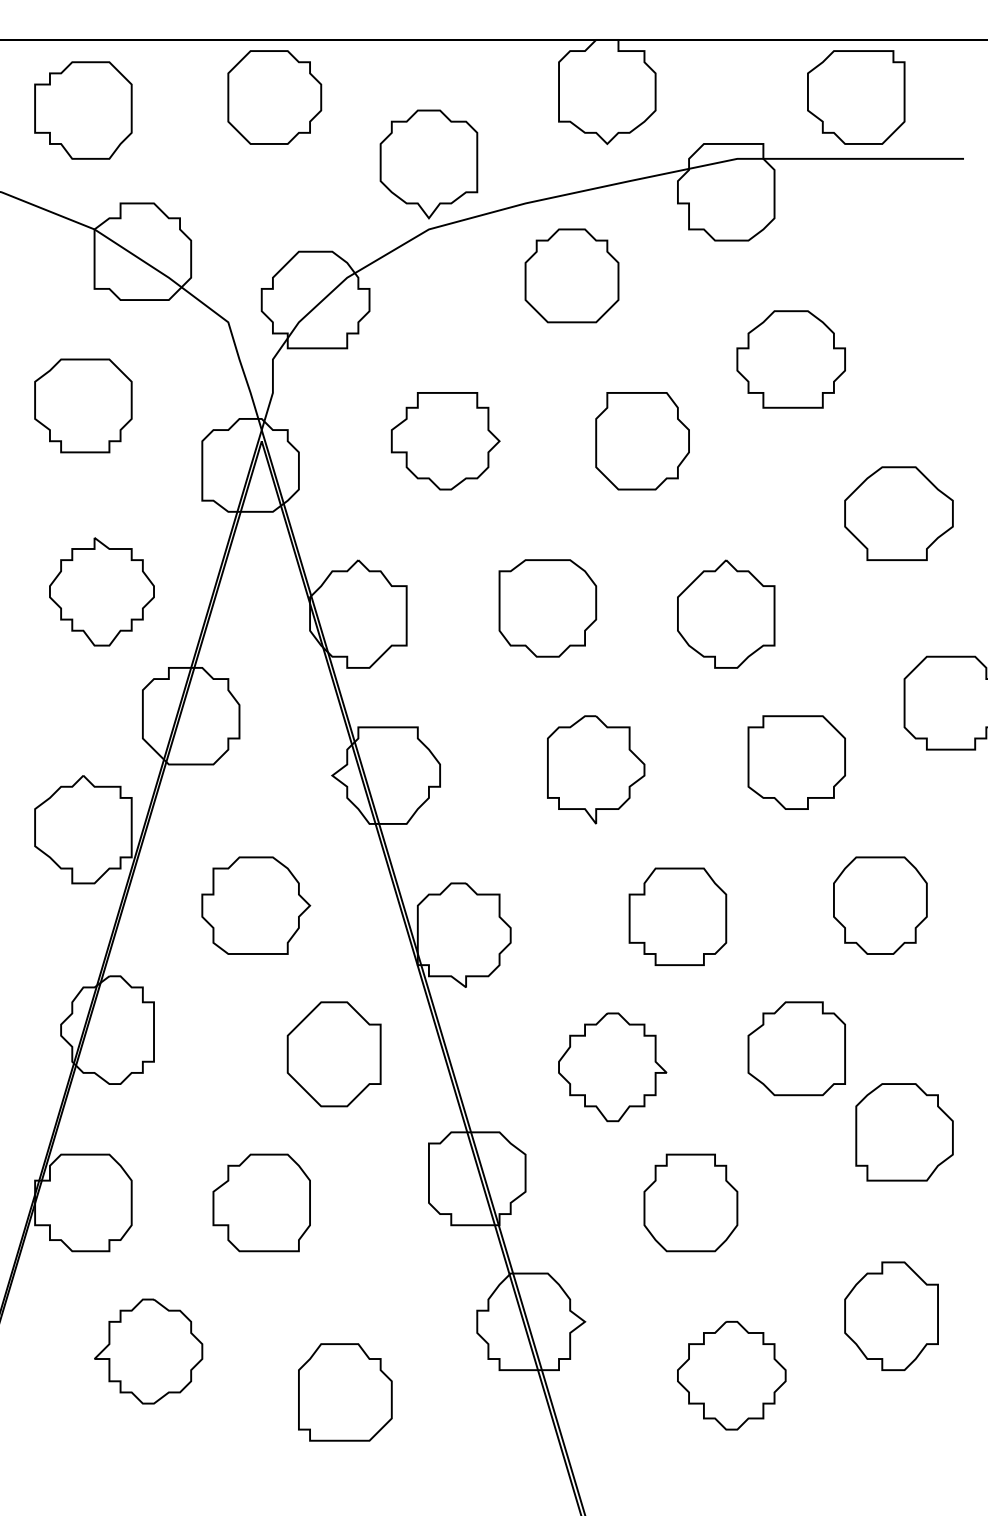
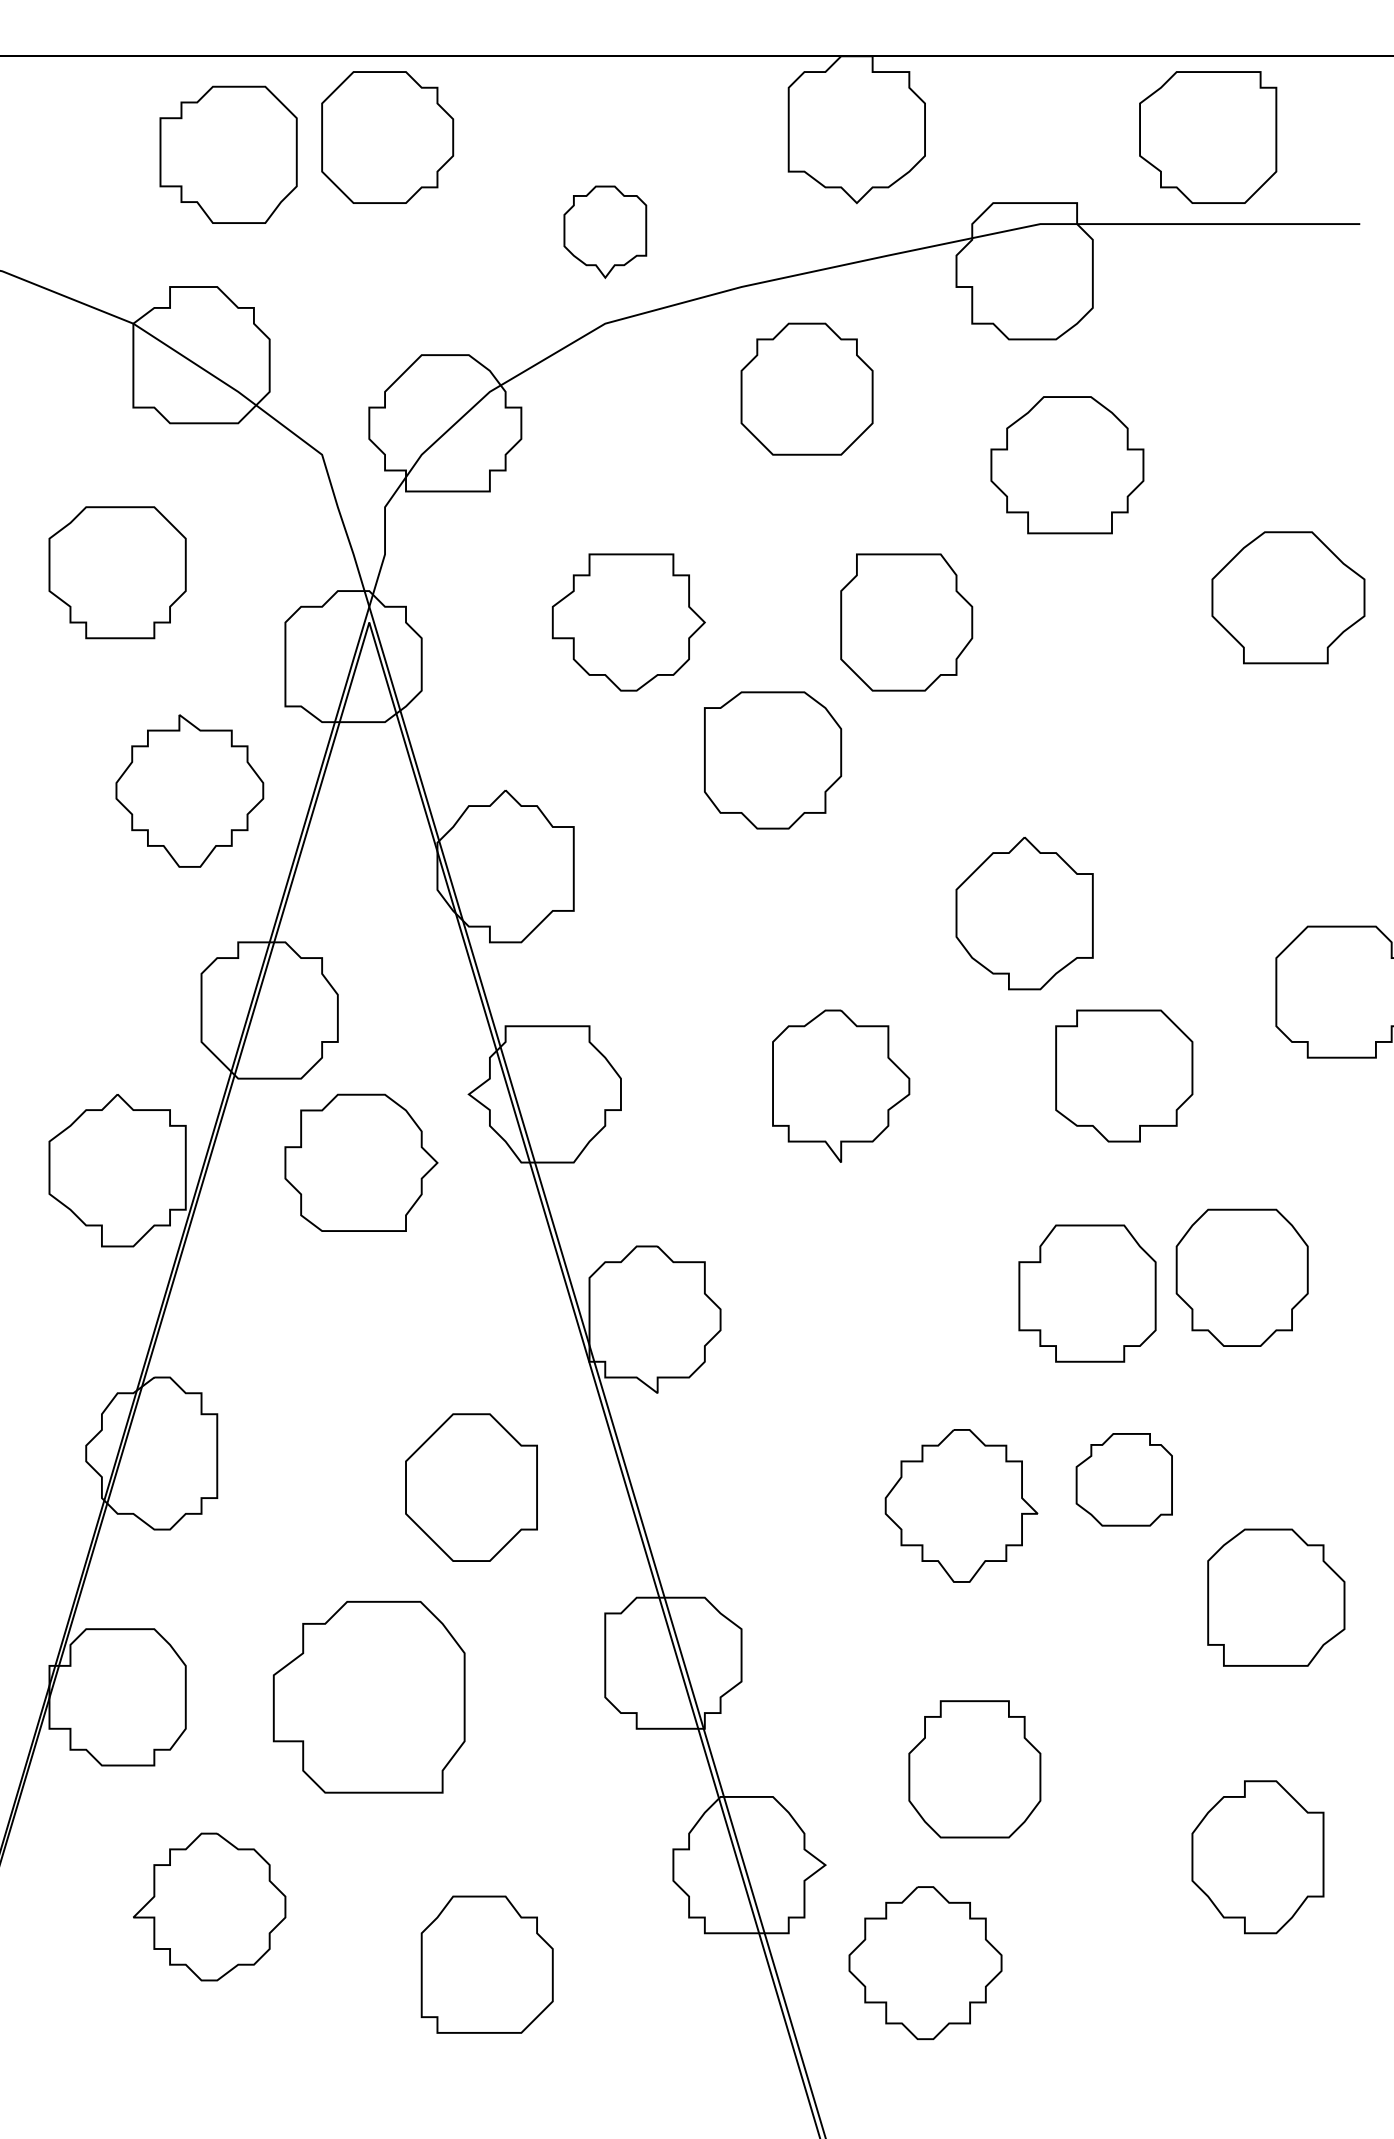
part: (83, 110) -> (228, 154), moved
part: (429, 164) -> (605, 232), size x0.6
part: (791, 359) -> (1067, 465), moved
part: (899, 513) -> (1288, 597), moved
part: (101, 591) -> (189, 790), moved
part: (548, 608) -> (773, 760), moved
part: (726, 614) -> (1024, 913), moved
part: (256, 905) -> (361, 1162), moved
part: (677, 916) -> (1087, 1293), moved
part: (796, 1048) -> (1124, 1479), size x0.7
part: (612, 1066) -> (961, 1505), moved
part: (261, 1203) -> (369, 1697), size x1.4
part: (690, 1203) -> (974, 1769), moved
part: (731, 1375) -> (925, 1963), moved

